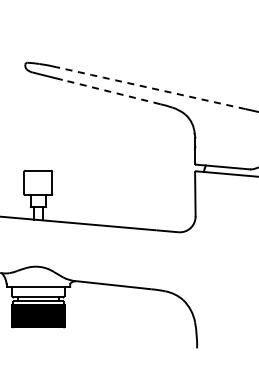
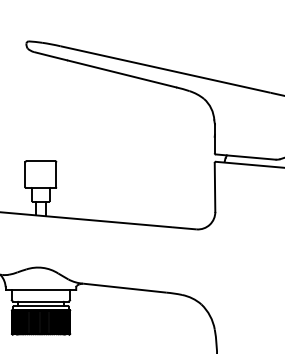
arc: (150, 88) -> (165, 69), dashed -> solid
line: (111, 91) -> (122, 73), dashed -> solid

